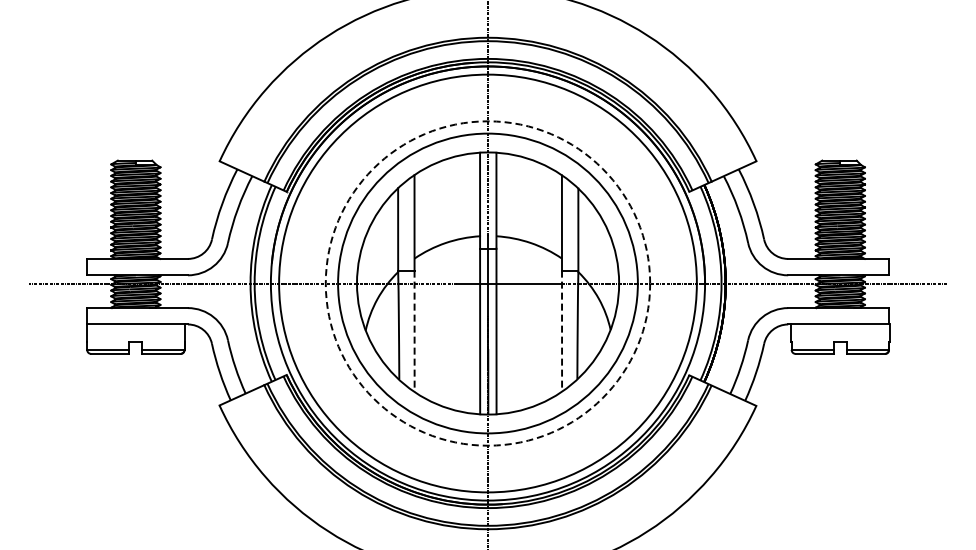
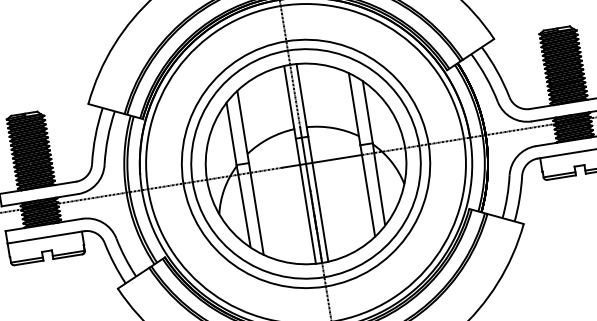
circle: (487, 283) -> (305, 163), dashed -> solid
line: (414, 331) -> (256, 209), dashed -> solid
line: (562, 331) -> (368, 191), dashed -> solid

